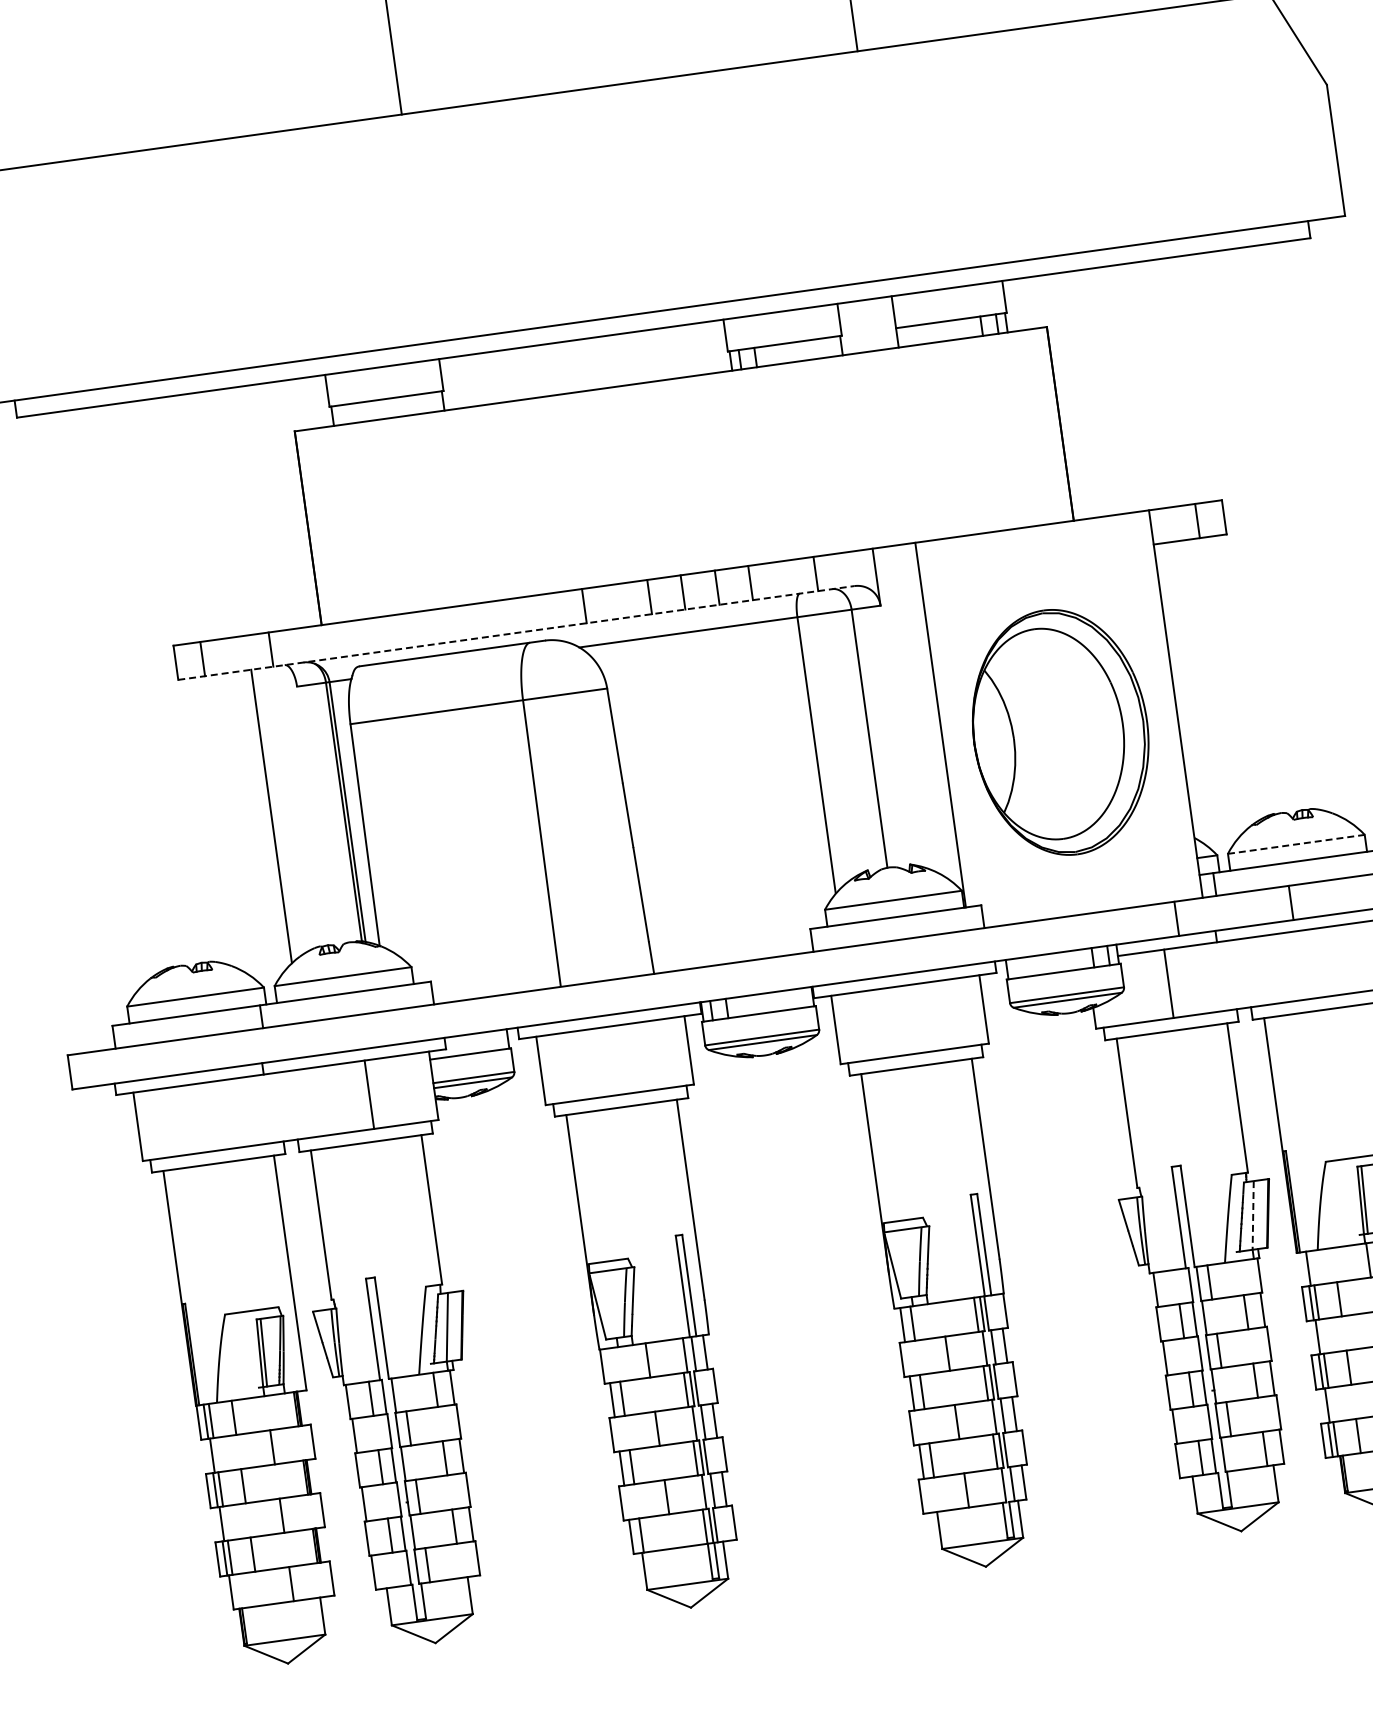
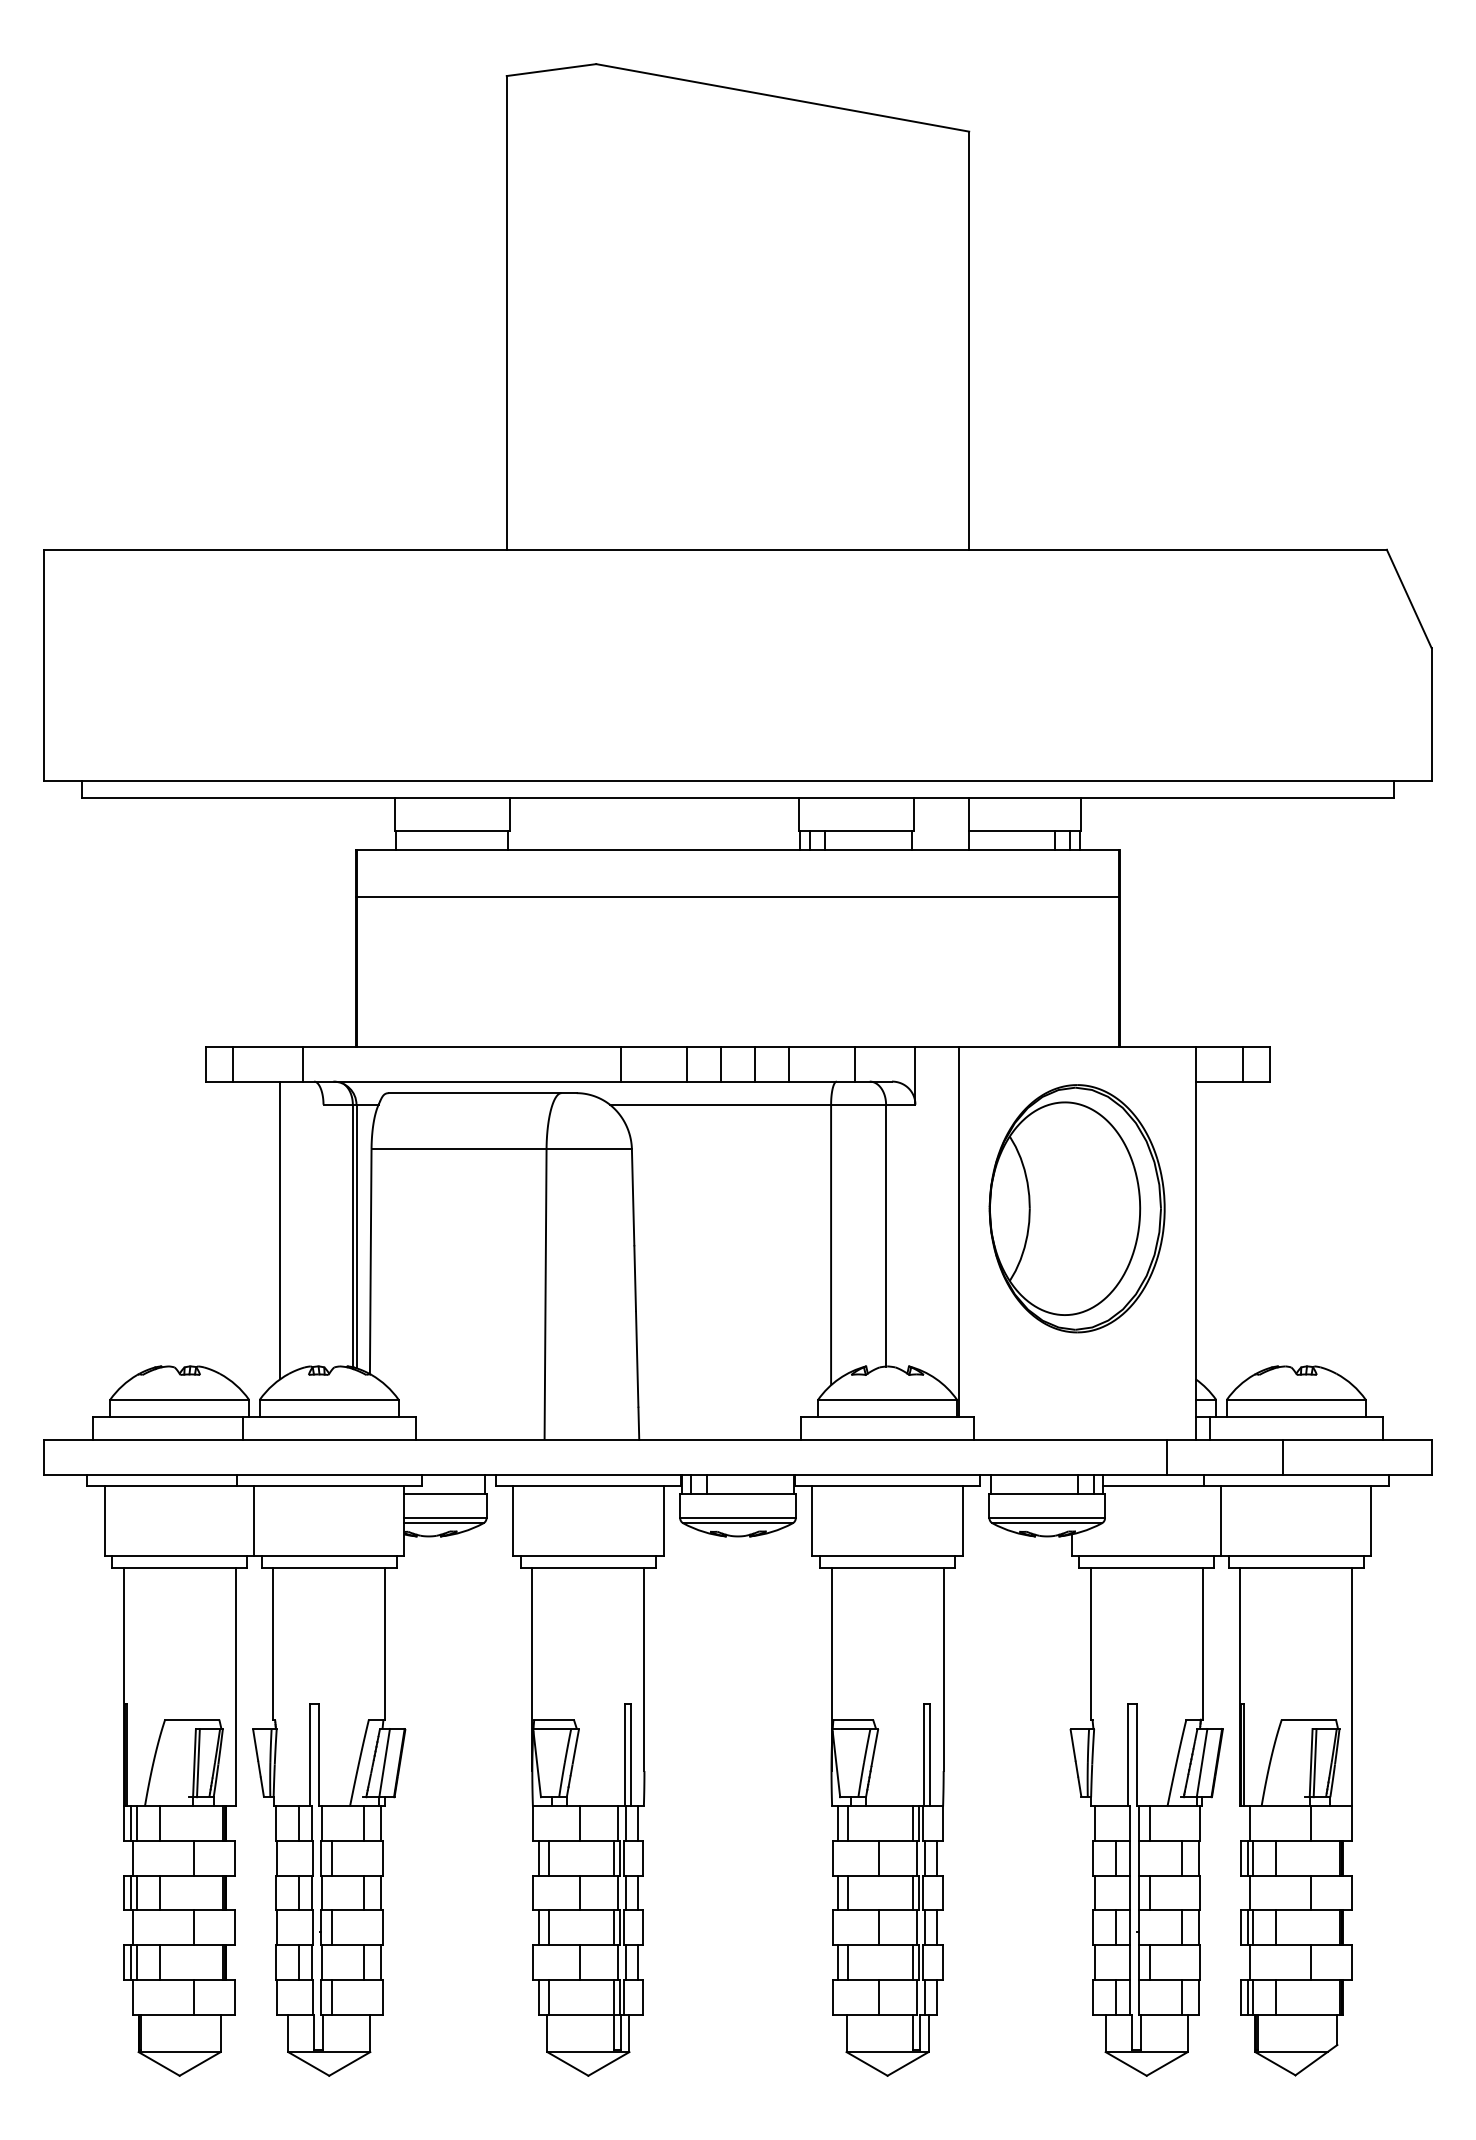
line: (676, 424) -> (737, 896), added
line: (516, 632) -> (549, 1081), dashed -> solid
part: (1059, 732) -> (1076, 1208), moved
line: (1296, 844) -> (1296, 1399), dashed -> solid
line: (1169, 983) -> (1221, 1520), moved
line: (369, 1094) -> (254, 1520), moved
line: (1253, 1215) -> (1202, 1763), dashed -> solid

